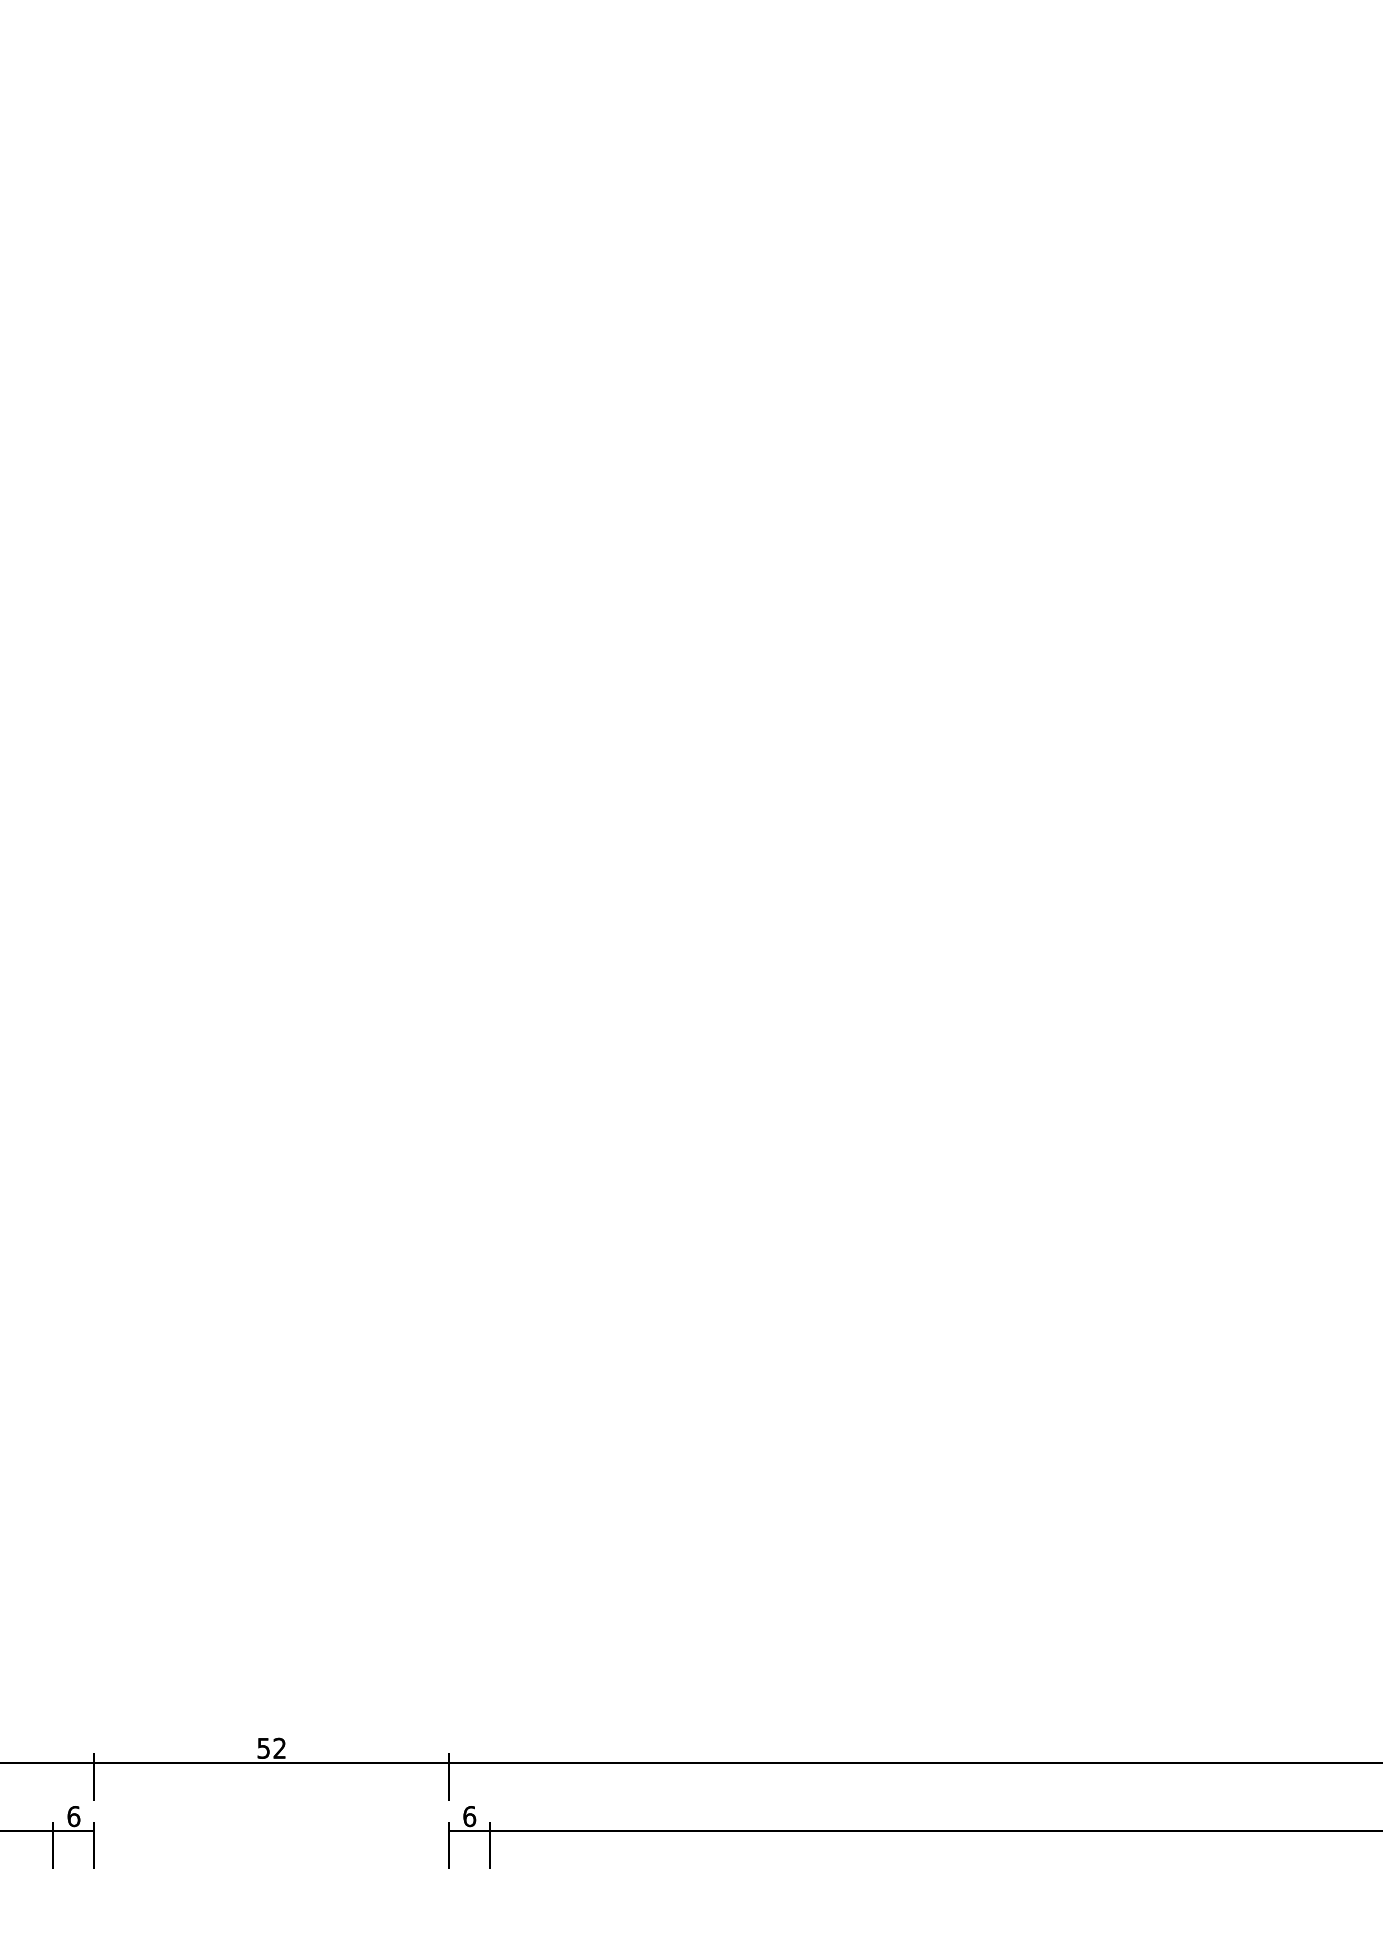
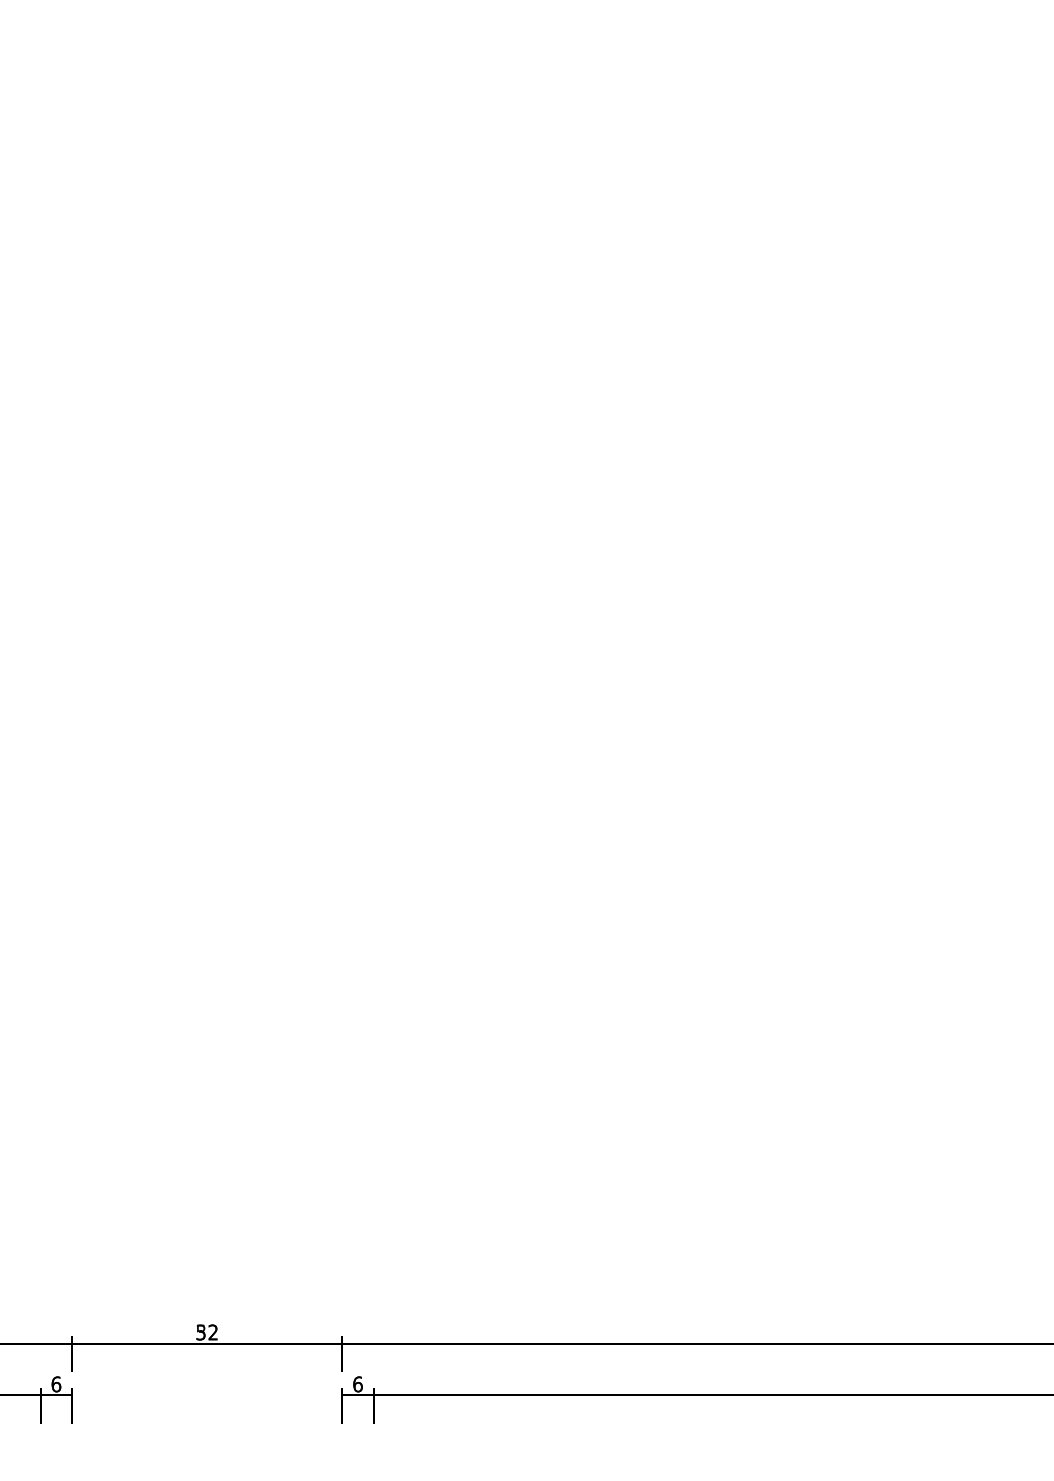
text: (263, 1747) -> (200, 1331), 52 -> 32

